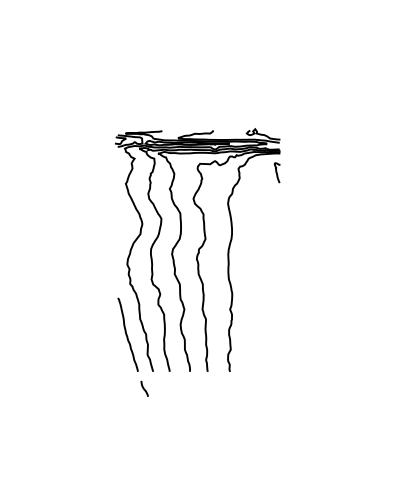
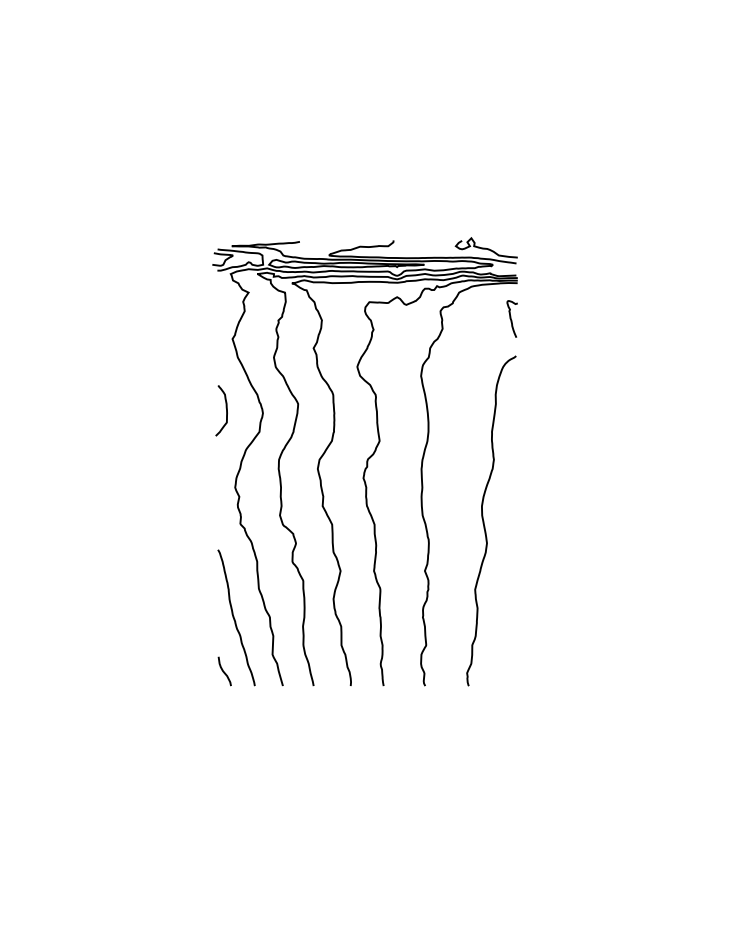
curve: (121, 221) -> (224, 408), added
curve: (262, 282) -> (484, 521), added
line: (144, 388) -> (224, 670), moved

